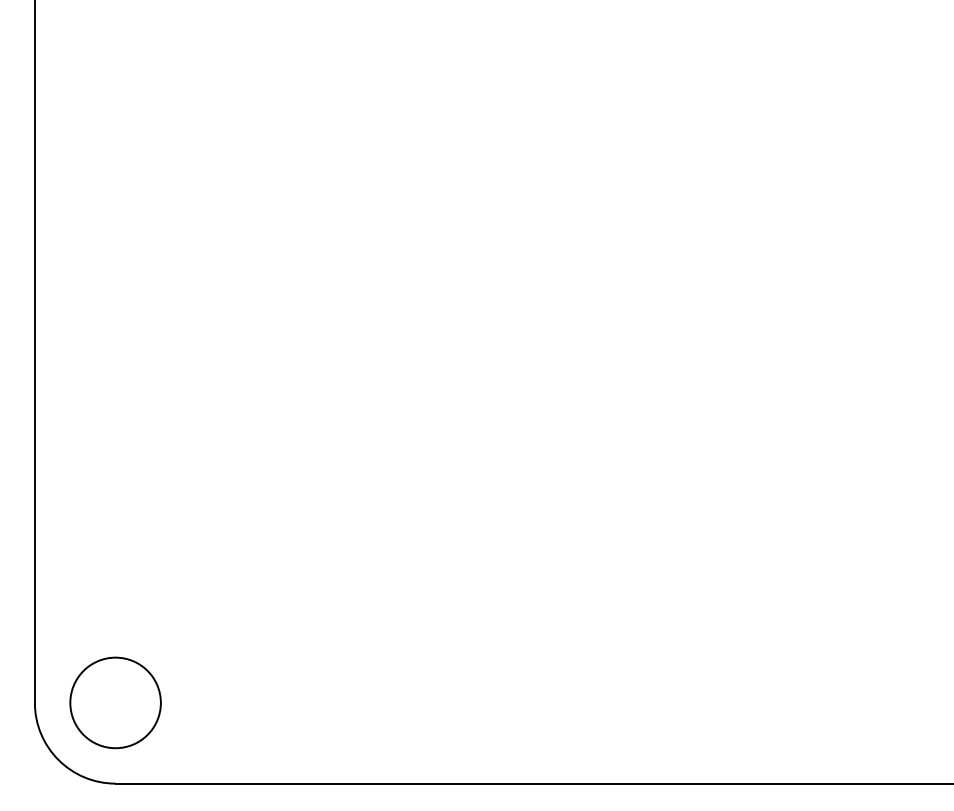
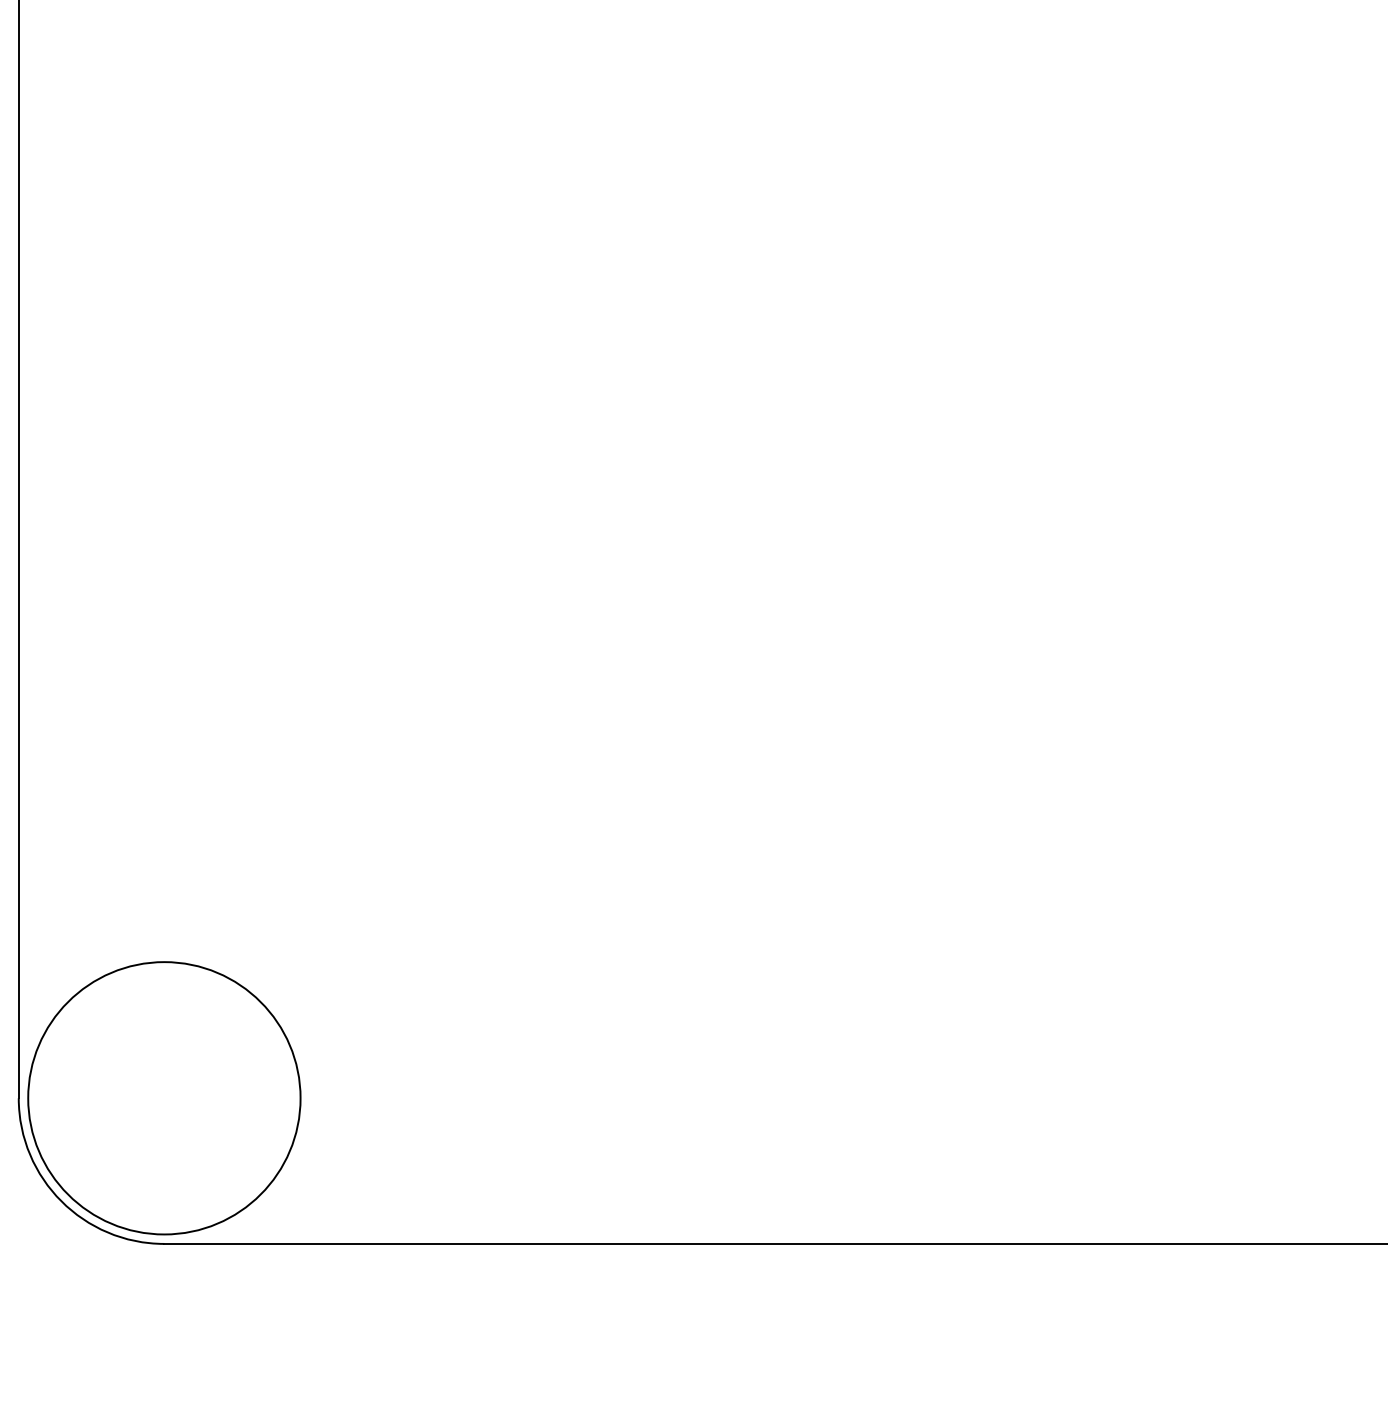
circle: (115, 702) -> (164, 1097), size x1.67

